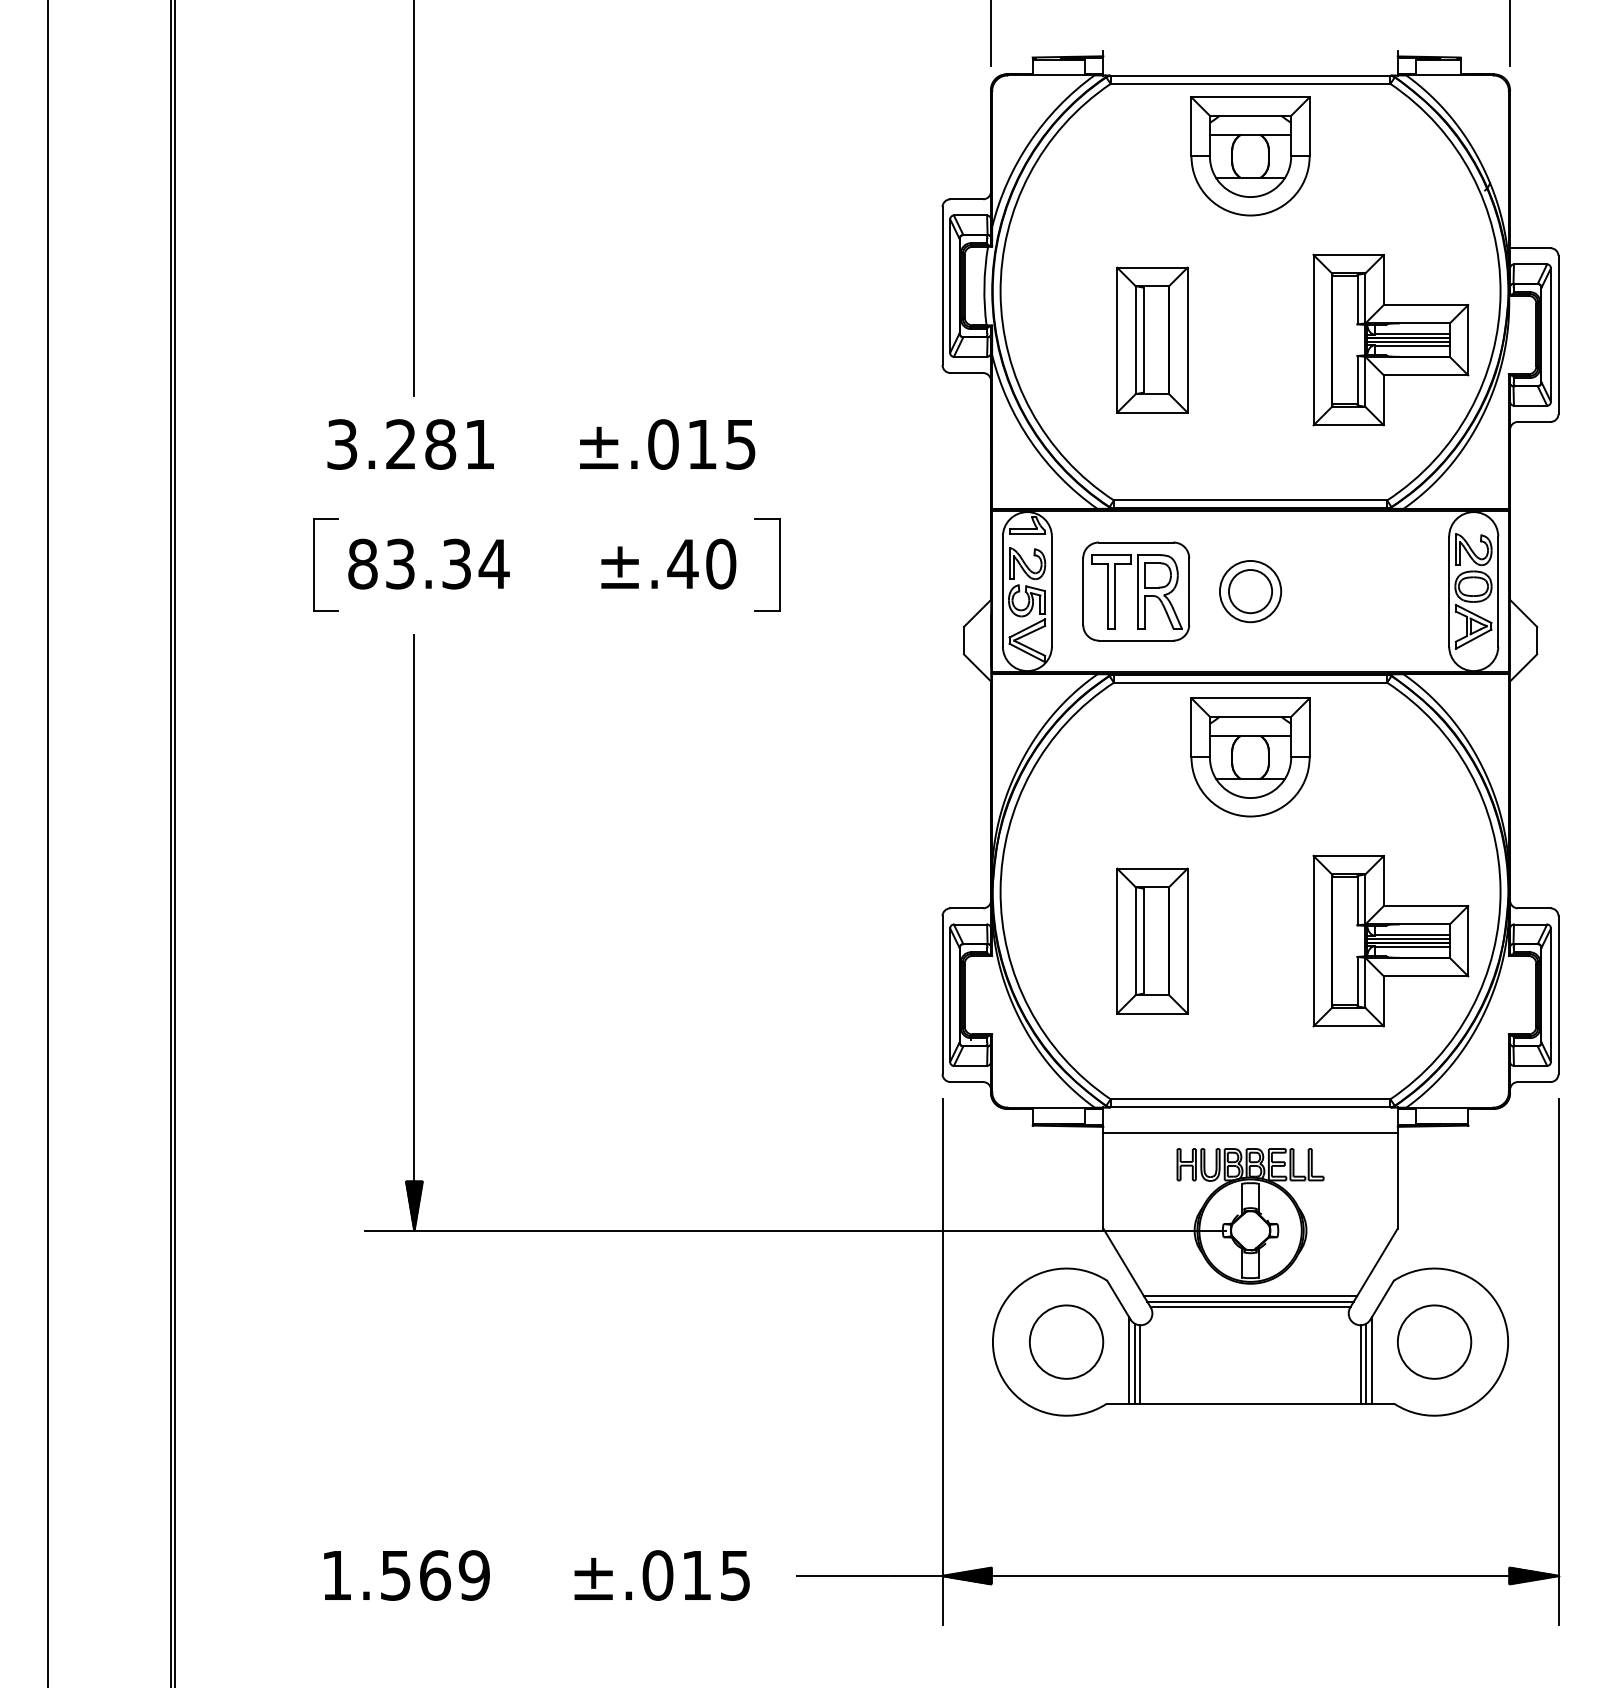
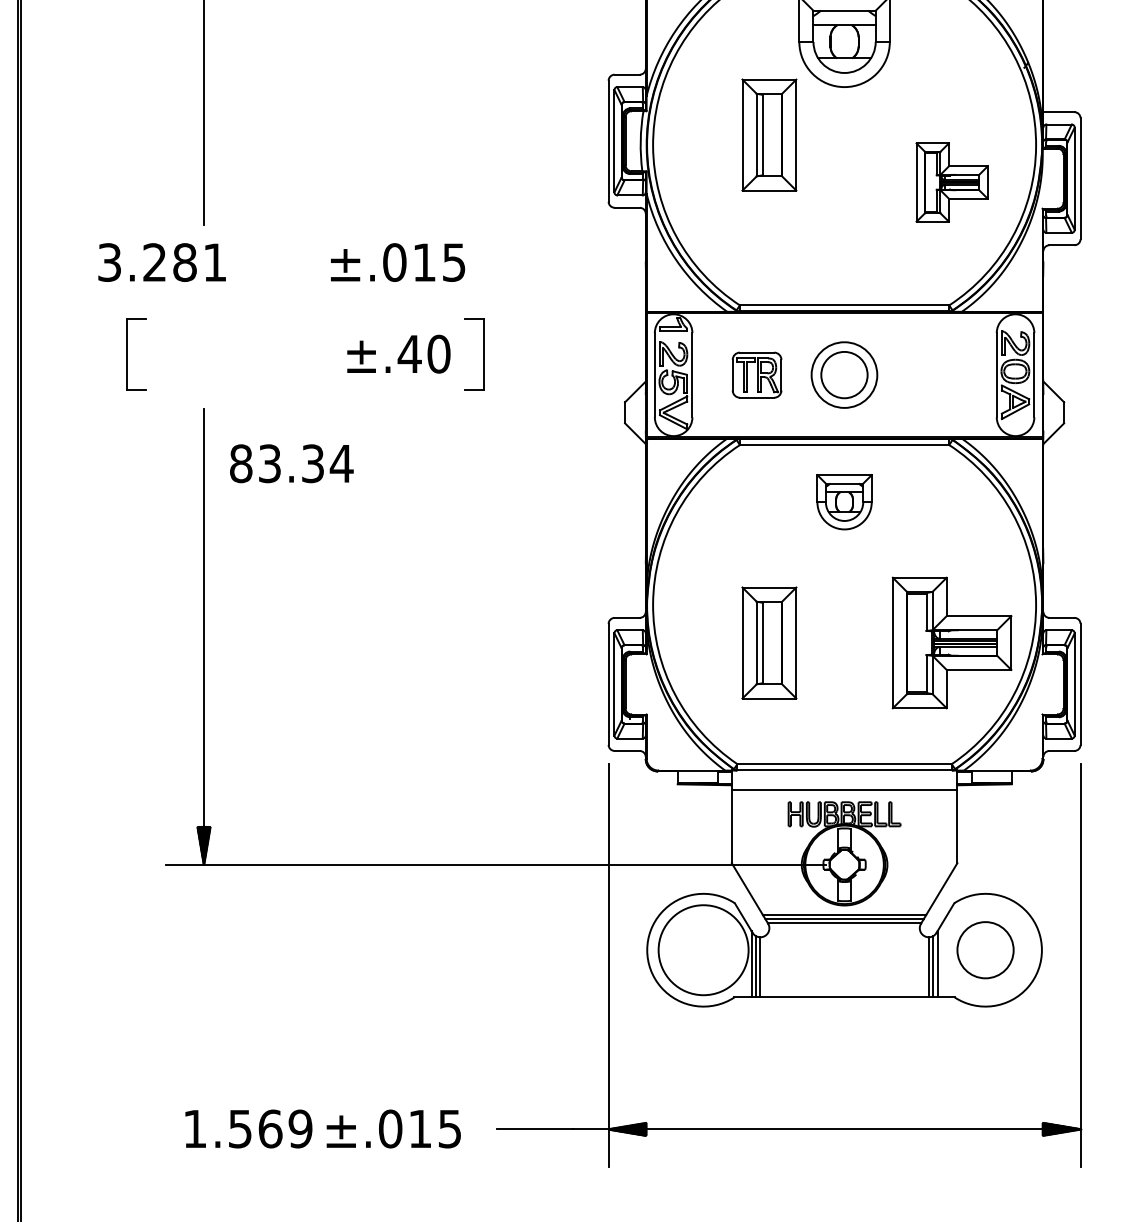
part: (1152, 339) -> (769, 134), moved
part: (1390, 339) -> (951, 182), size x0.6
text: (410, 444) -> (161, 262), moved
text: (428, 563) -> (291, 463), moved
part: (1136, 591) -> (757, 375), size x0.6
part: (1250, 591) -> (844, 375), size x1.4
part: (1250, 757) -> (844, 502), size x0.6
circle: (1066, 1341) -> (703, 949), size x1.6
text: (406, 1575) -> (248, 1128), moved

